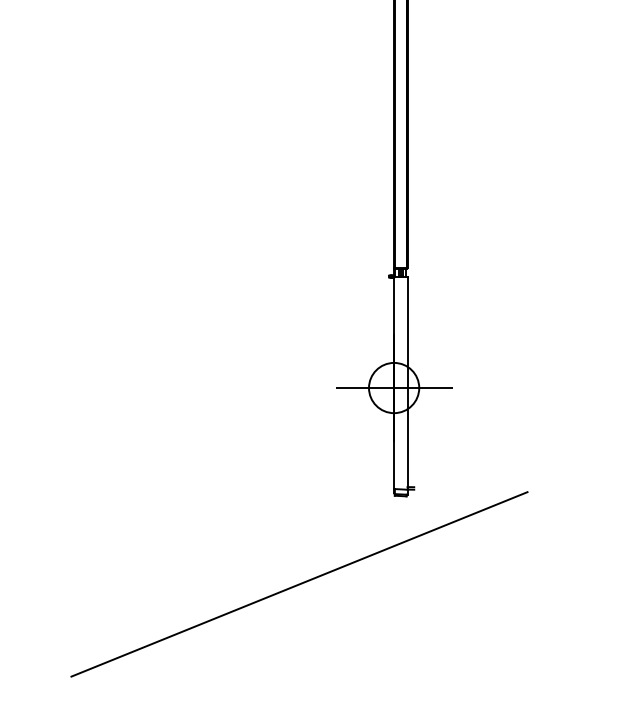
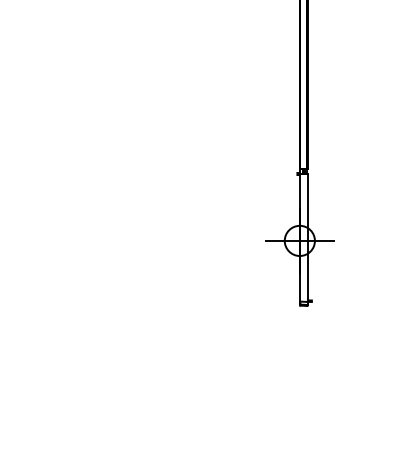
line: (298, 583) -> (242, 358), removed

